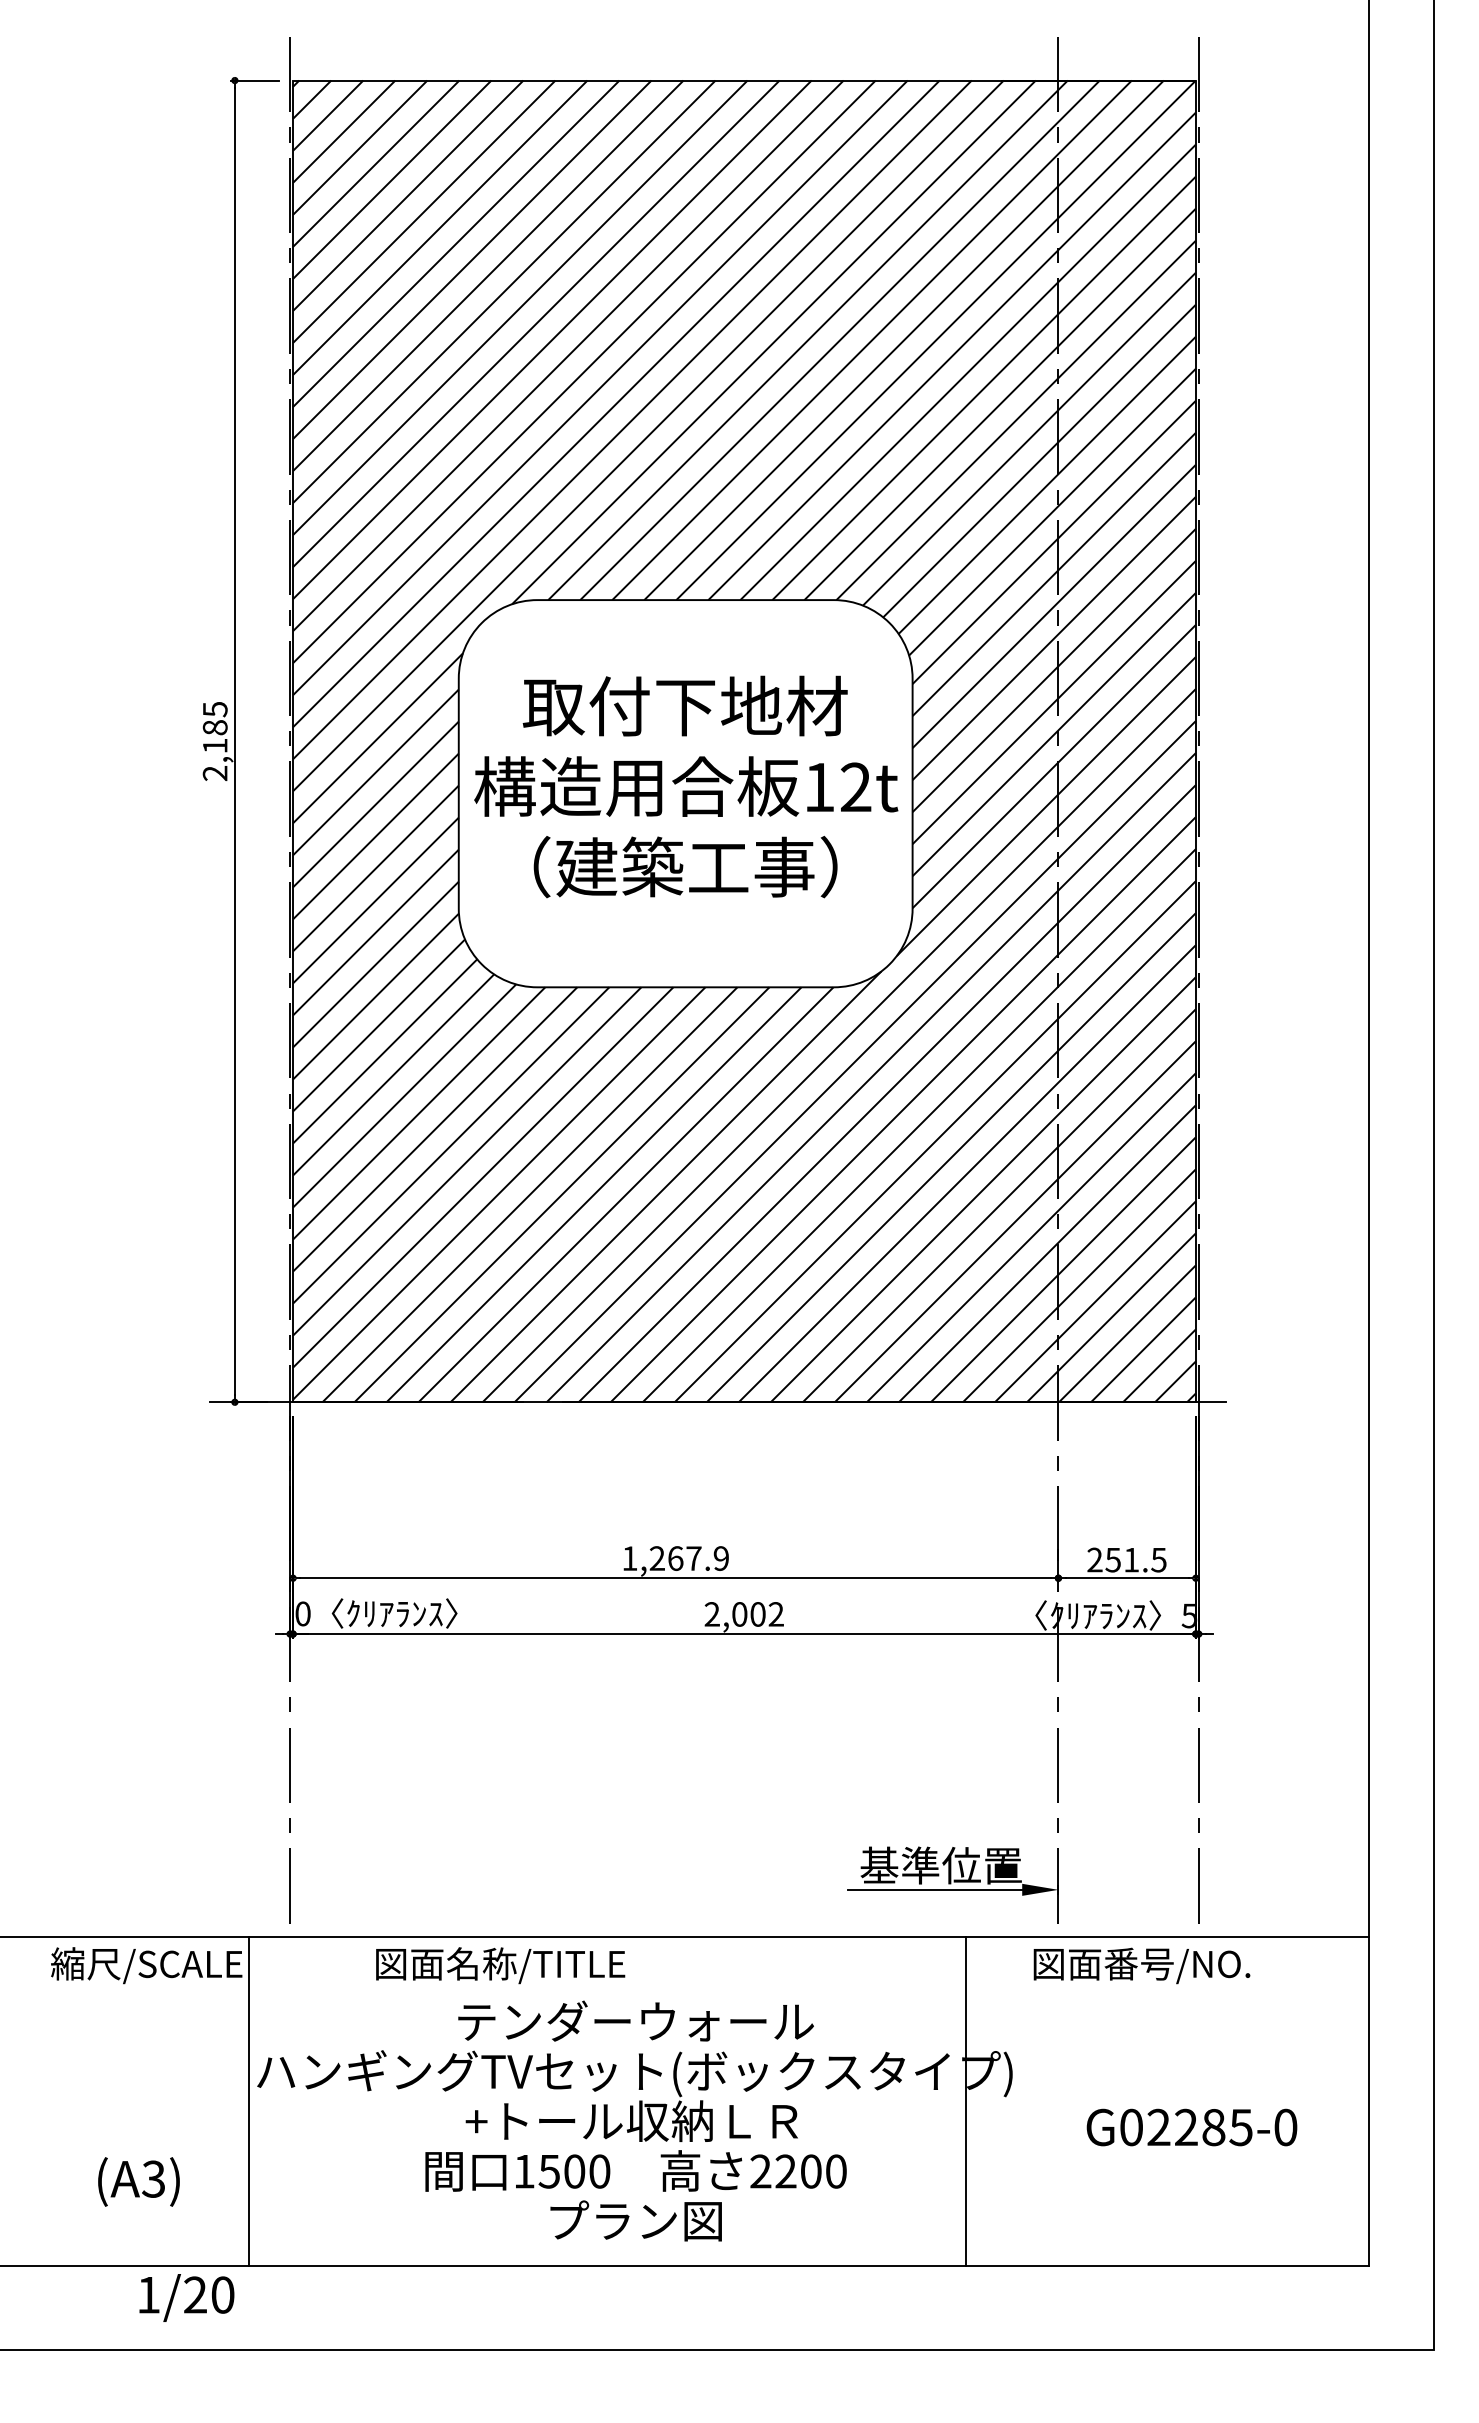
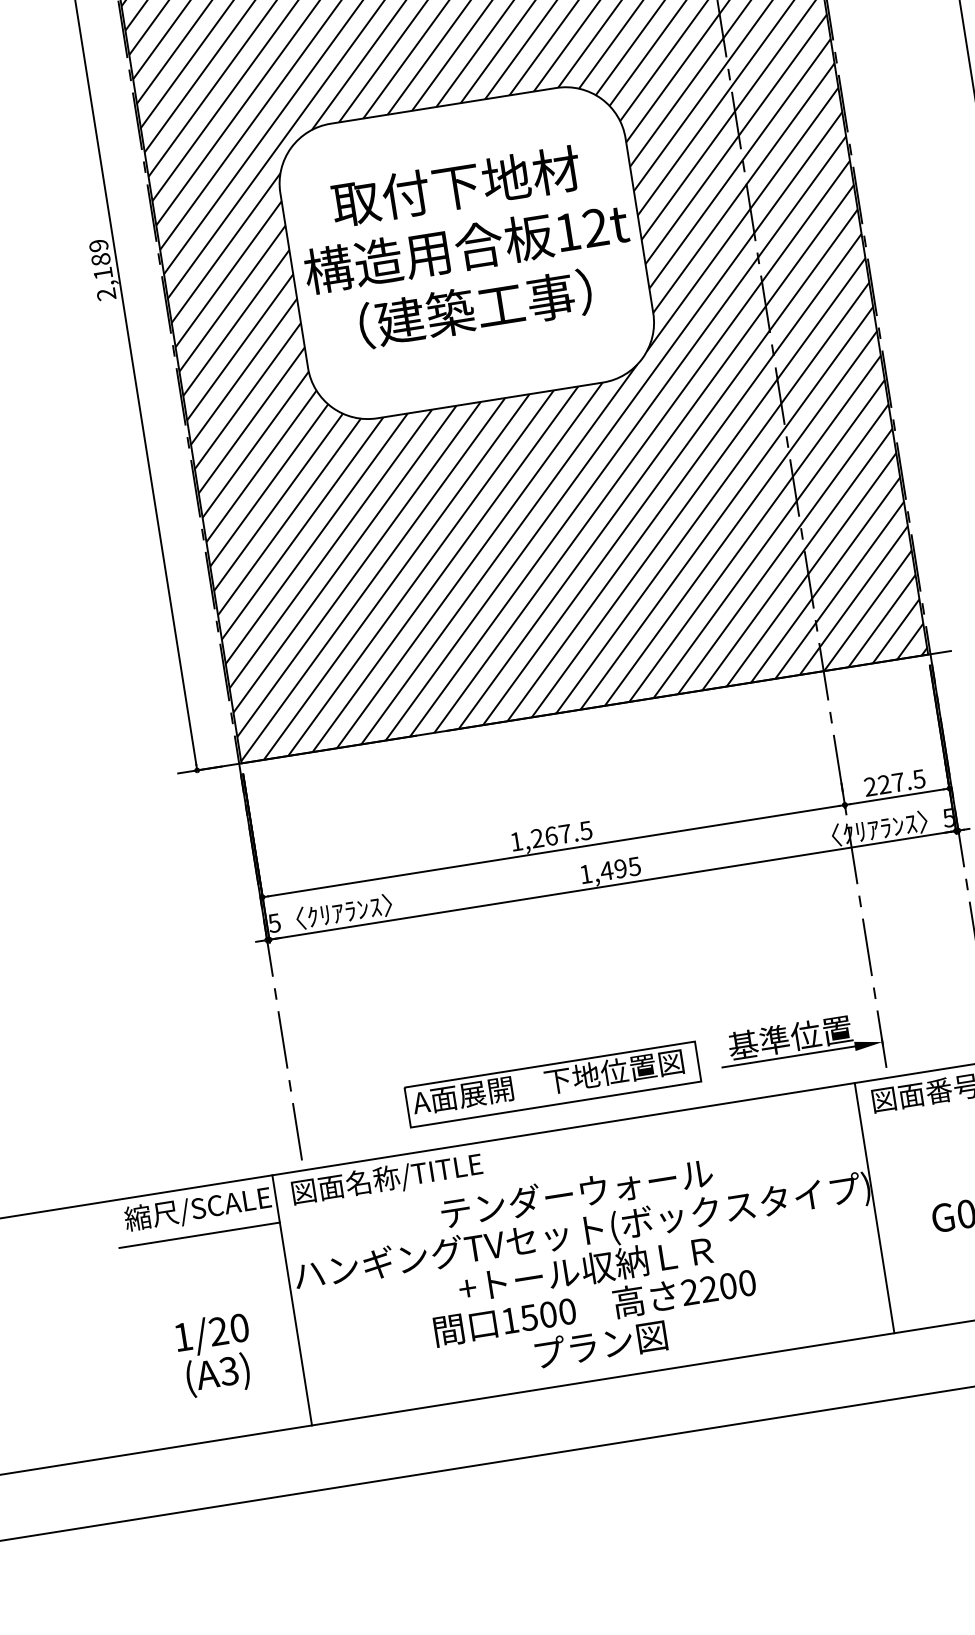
text: (214, 709) -> (98, 245), 2,185 -> 2,189
text: (720, 1558) -> (585, 830), 1,267.9 -> 1,267.5
text: (1122, 1559) -> (891, 783), 251.5 -> 227.5
text: (302, 1613) -> (274, 922), 0 -> 5
text: (743, 1614) -> (609, 870), 2,002 -> 1,495
part: (626, 1877) -> (552, 1084), added
text: (500, 1965) -> (387, 1179), moved
line: (143, 1998) -> (199, 1234), added
line: (965, 2100) -> (874, 1207), moved
text: (186, 2297) -> (212, 1334), moved

